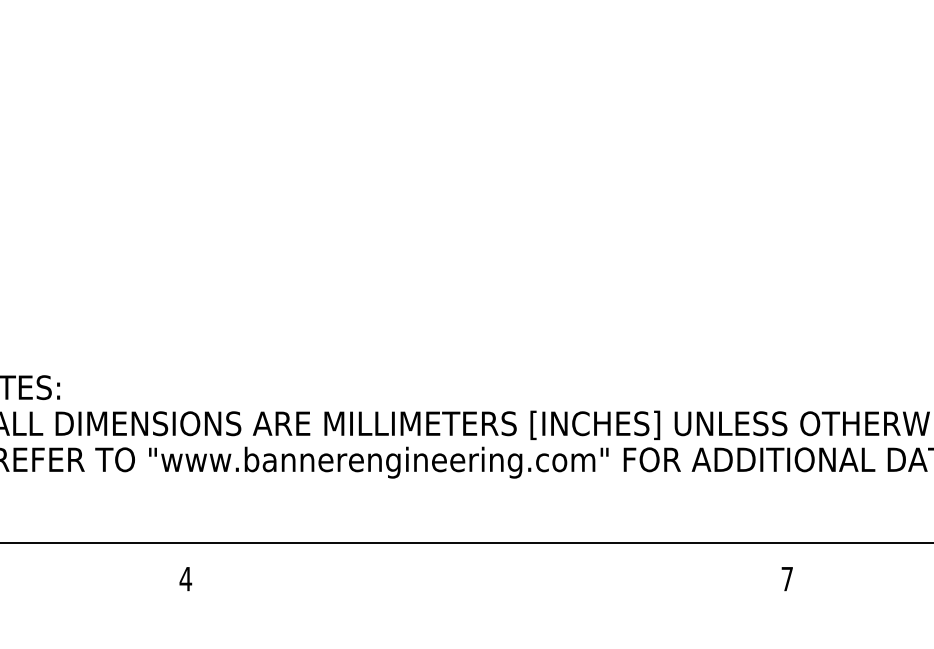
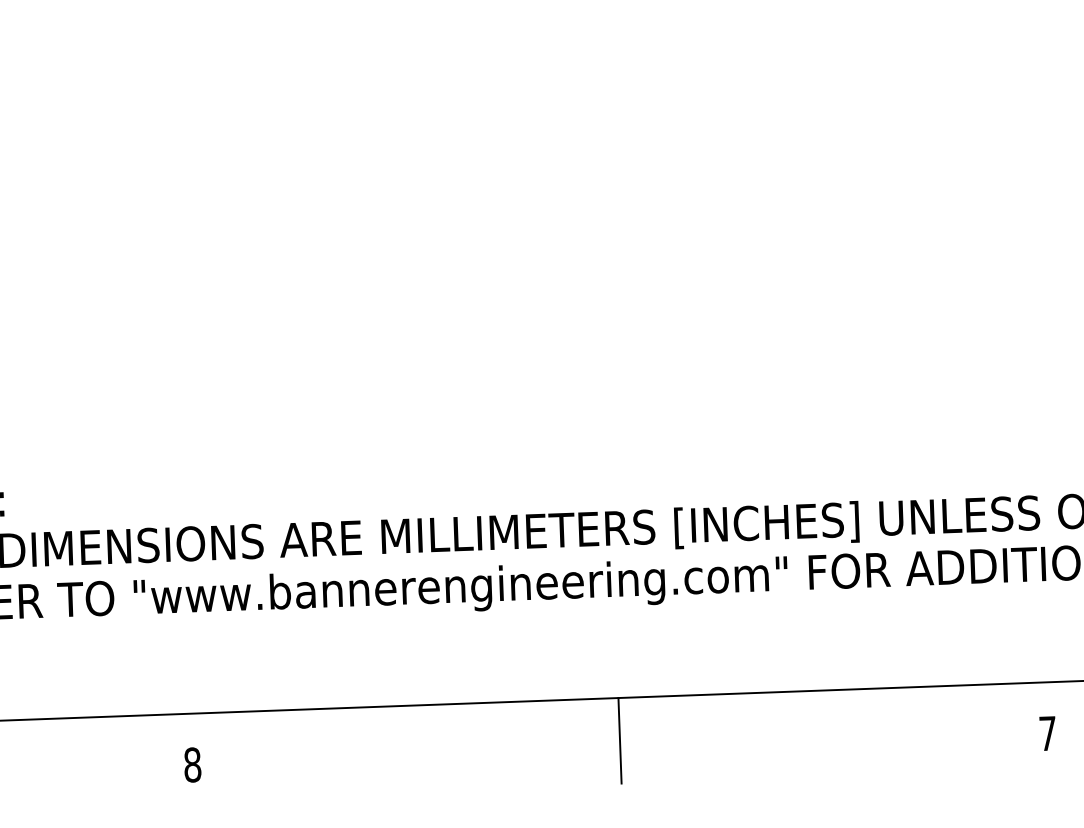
line: (486, 573) -> (619, 741), added
text: (185, 578) -> (192, 764), 4 -> 8

